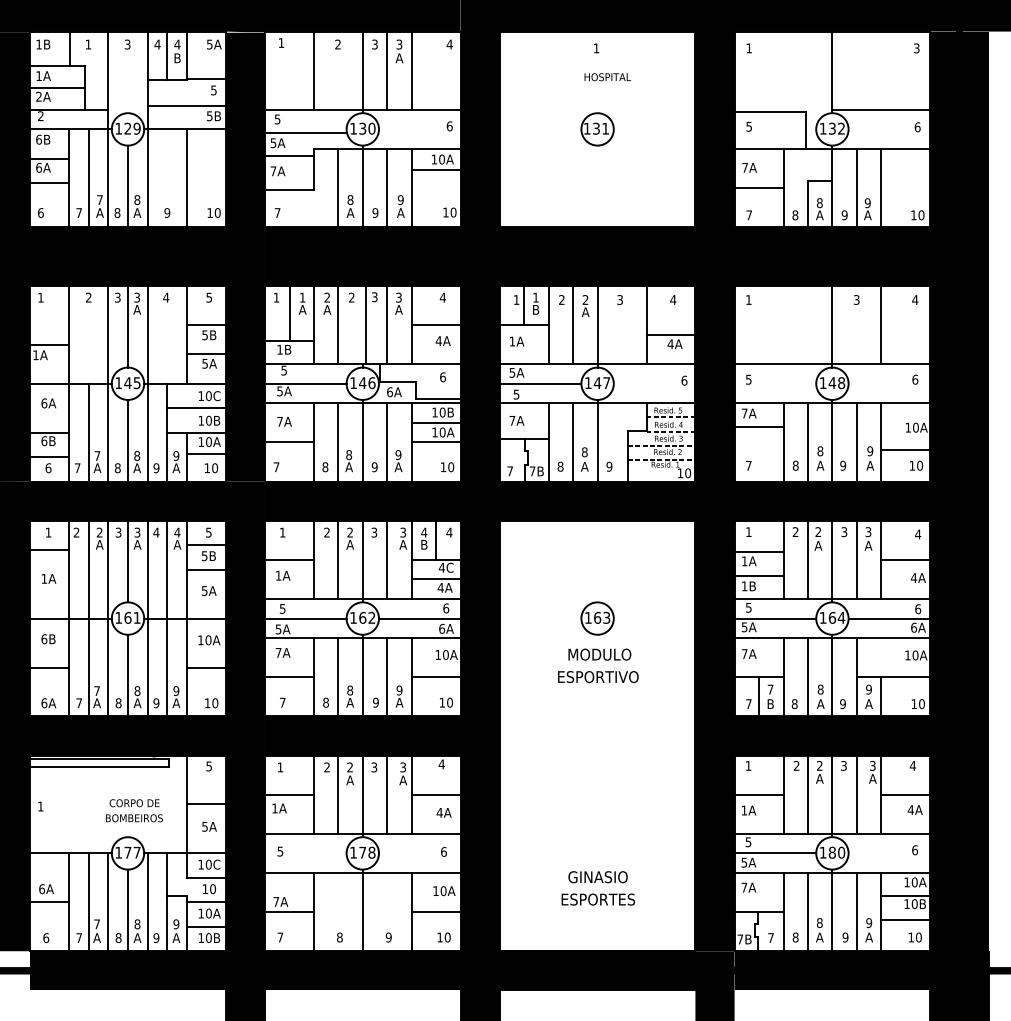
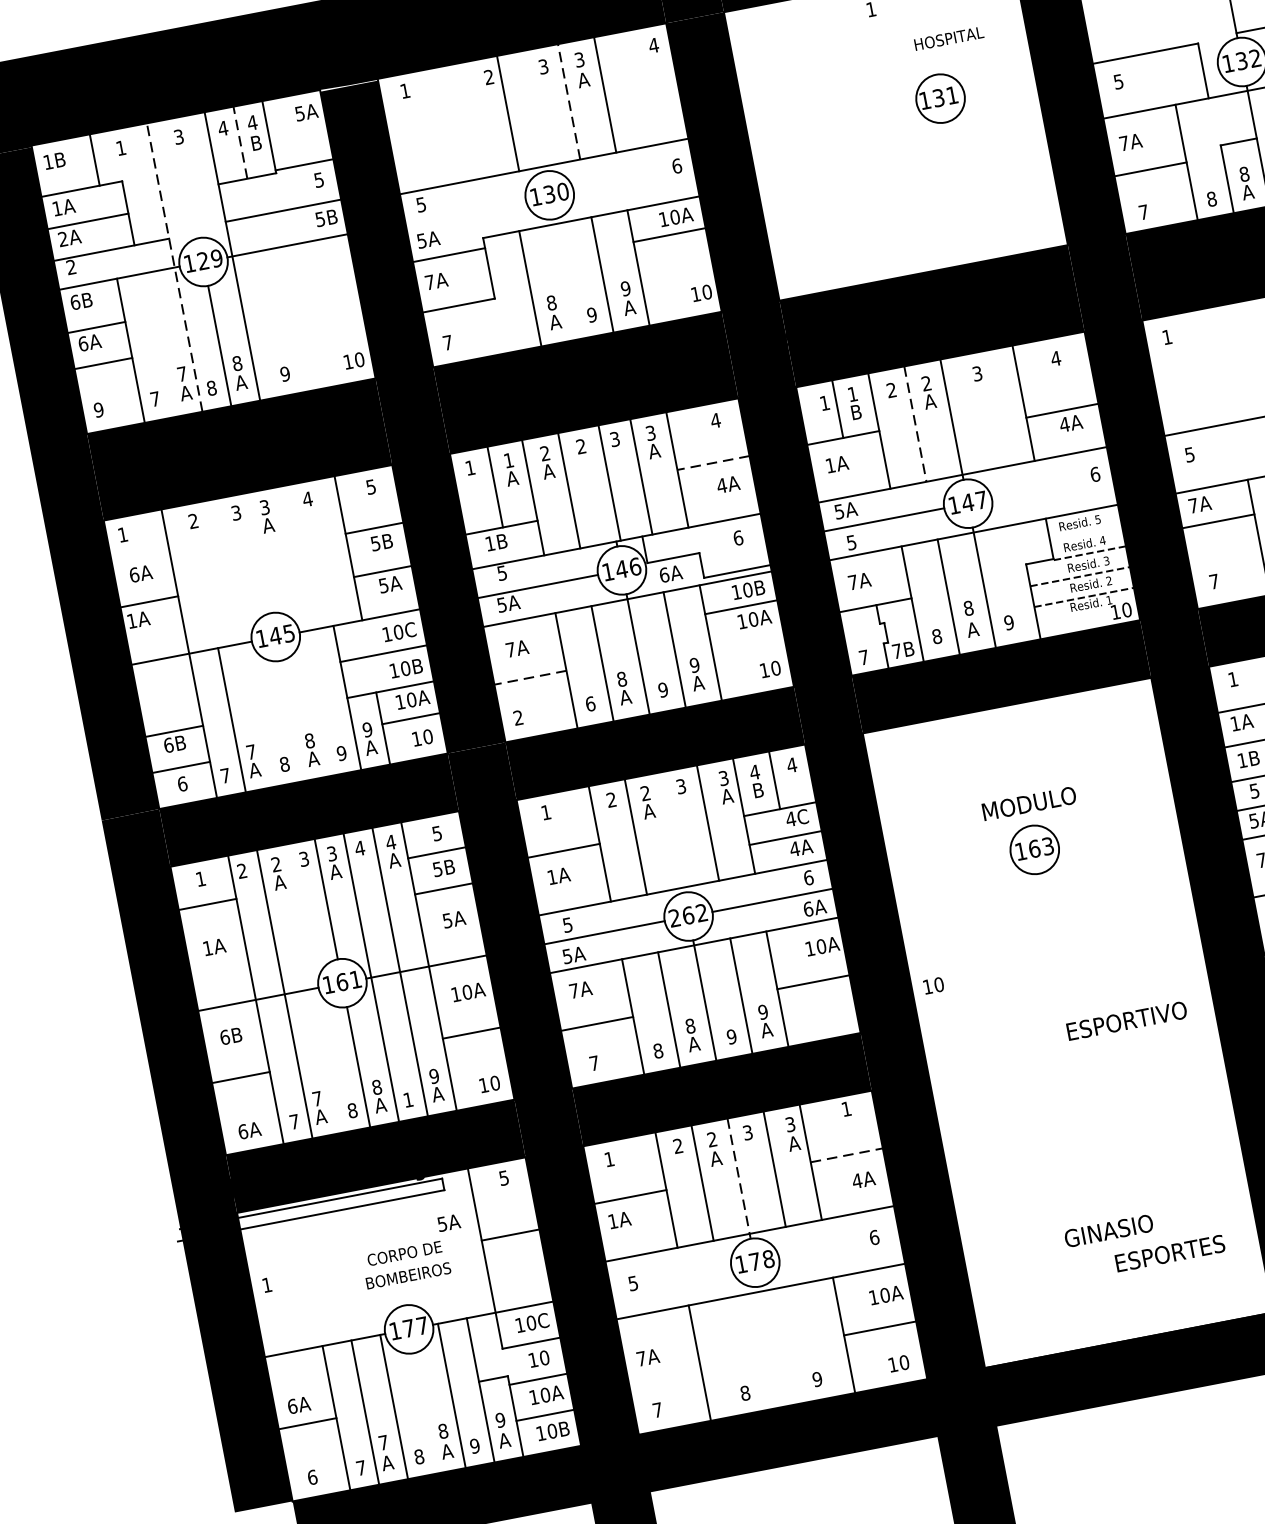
line: (167, 55) -> (240, 141), solid -> dashed
line: (313, 70) -> (507, 113), moved
line: (387, 70) -> (569, 101), solid -> dashed
line: (362, 72) -> (533, 111), removed
text: (607, 77) -> (948, 39), moved
line: (108, 129) -> (174, 267), solid -> dashed
part: (597, 129) -> (940, 98), moved
line: (305, 133) -> (466, 217), removed
line: (88, 178) -> (159, 345), removed
line: (186, 178) -> (303, 317), removed
line: (362, 186) -> (565, 279), removed
text: (40, 212) -> (98, 409), 6 -> 9
line: (435, 325) -> (712, 463), solid -> dashed
line: (573, 325) -> (916, 424), solid -> dashed
line: (128, 326) -> (260, 552), removed
line: (108, 383) -> (246, 642), removed
line: (147, 383) -> (304, 631), removed
text: (48, 403) -> (140, 573), moved
line: (670, 417) -> (1085, 532), removed
line: (128, 440) -> (292, 720), removed
line: (288, 442) -> (529, 678), solid -> dashed
line: (435, 442) -> (745, 636), removed
text: (276, 467) -> (518, 718), 7 -> 2
text: (325, 467) -> (590, 704), 8 -> 6
line: (362, 561) -> (671, 832), removed
text: (353, 617) -> (674, 917), 162 -> 262
line: (108, 618) -> (313, 988), removed
text: (599, 654) -> (1028, 803), moved
text: (598, 677) -> (1127, 1021), moved
text: (446, 702) -> (933, 985), moved
text: (156, 703) -> (408, 1100), 9 -> 1
text: (441, 764) -> (846, 1109), 4 -> 1
line: (436, 794) -> (847, 1154), solid -> dashed
line: (362, 796) -> (738, 1178), solid -> dashed
text: (209, 826) -> (448, 1222), moved
text: (598, 899) -> (1170, 1253), moved
line: (128, 910) -> (426, 1413), removed
line: (362, 910) -> (771, 1347), removed
line: (288, 912) -> (662, 1370), removed

